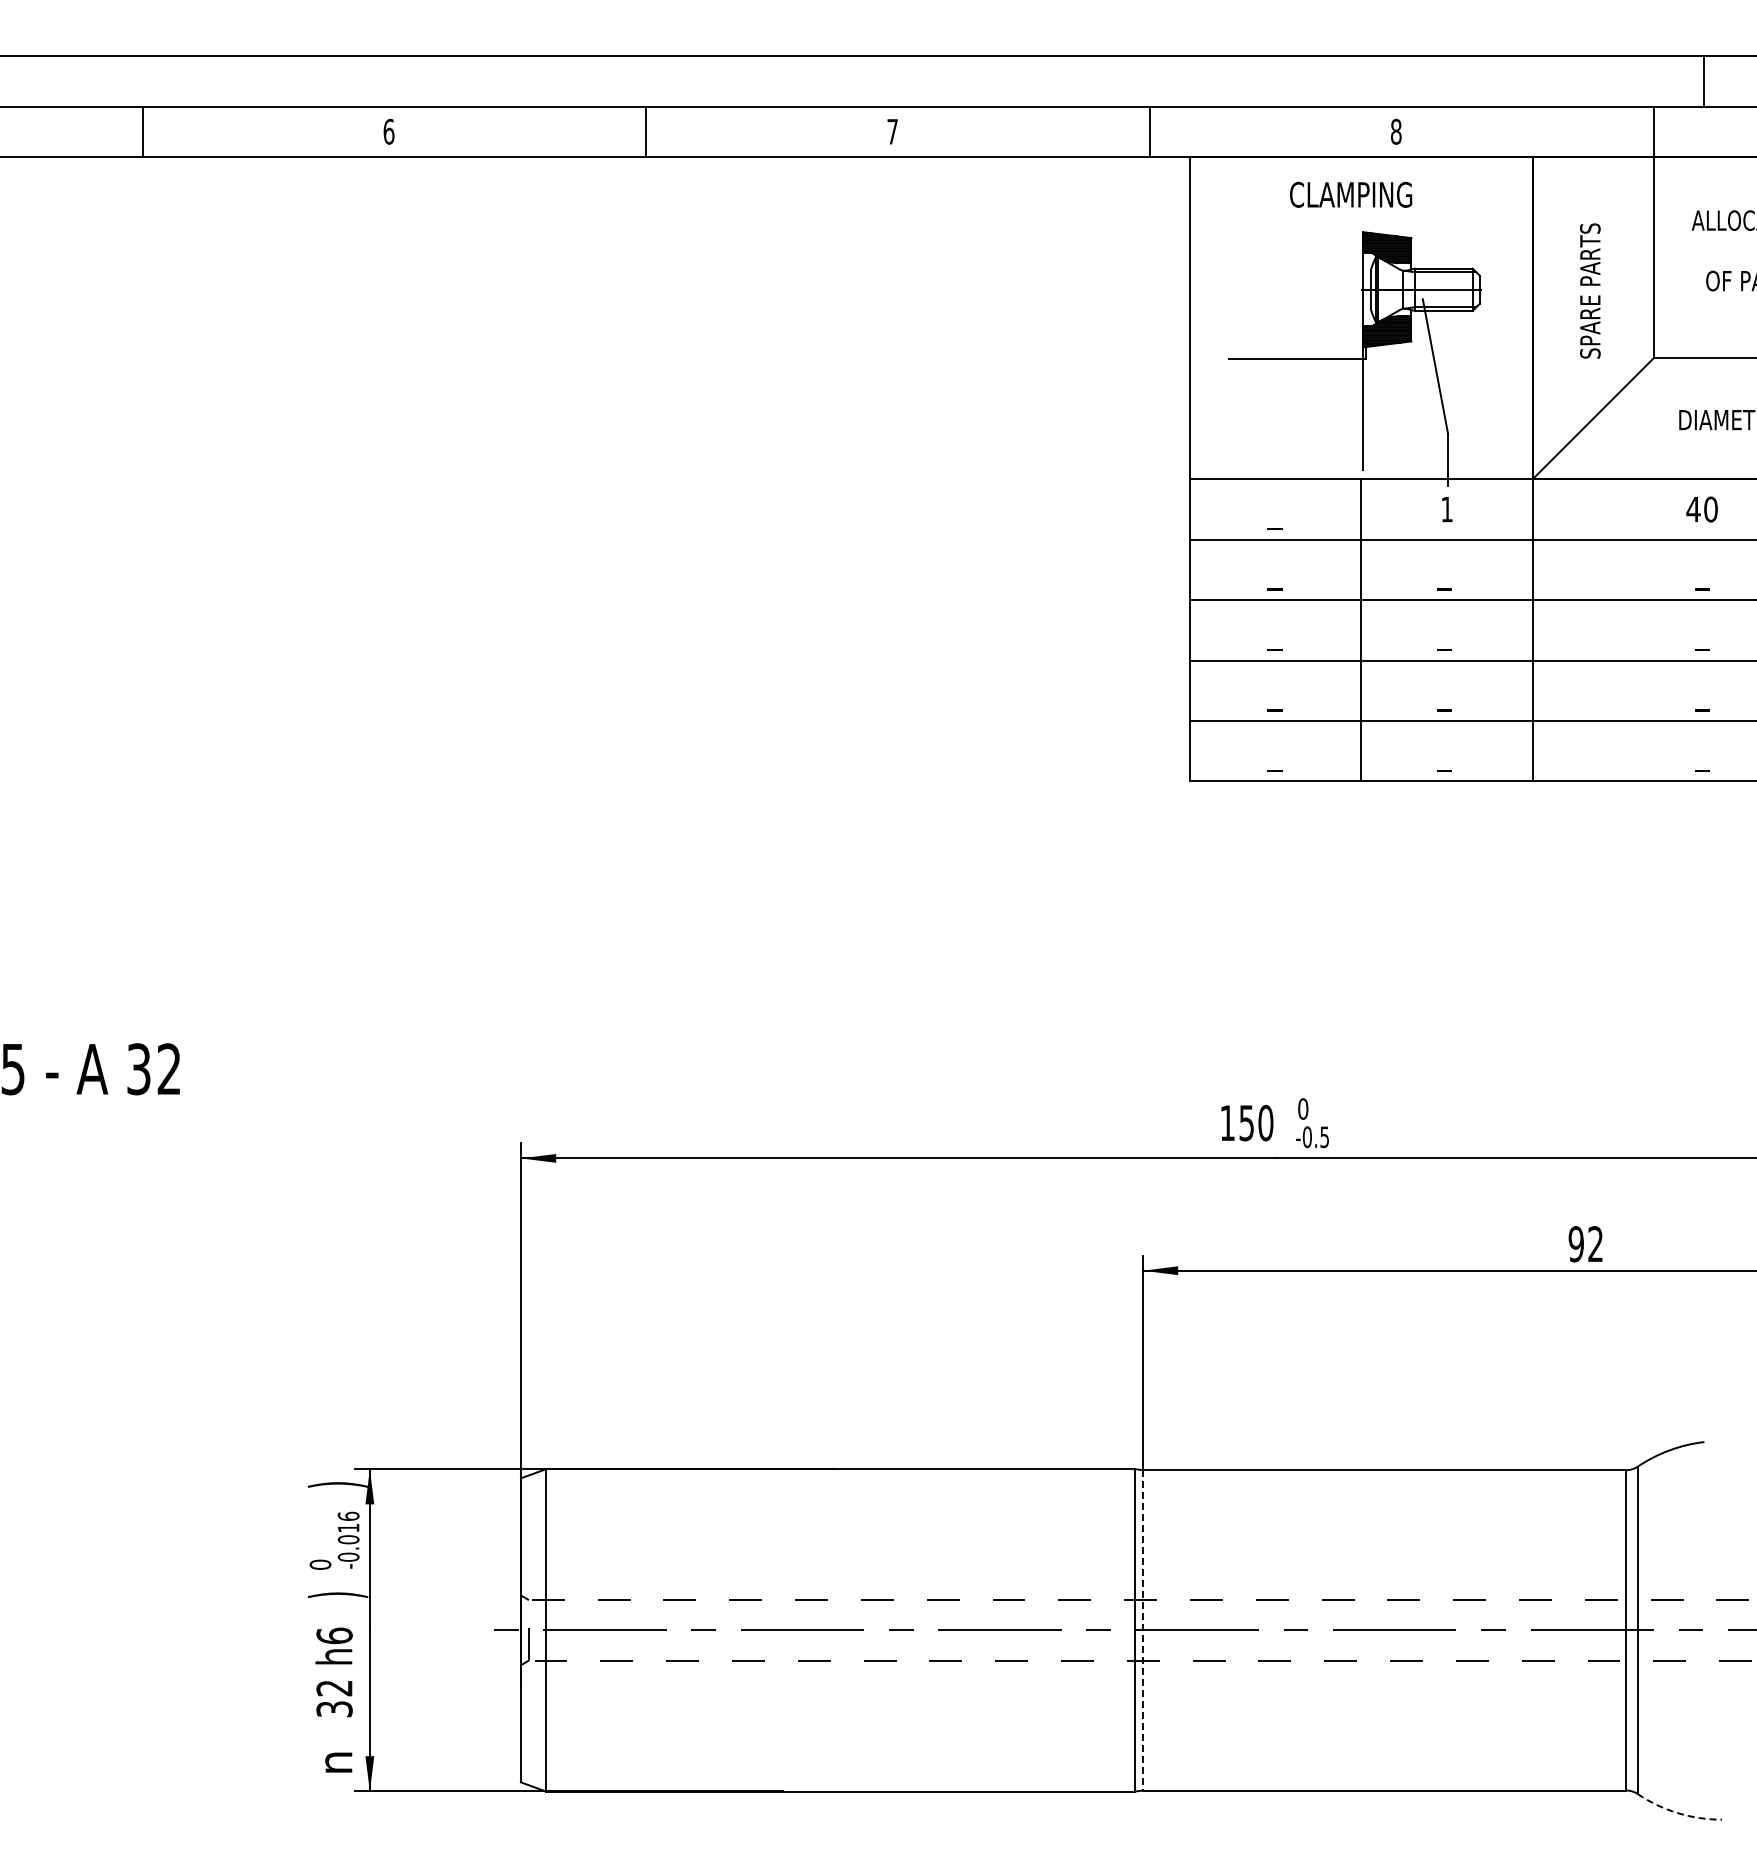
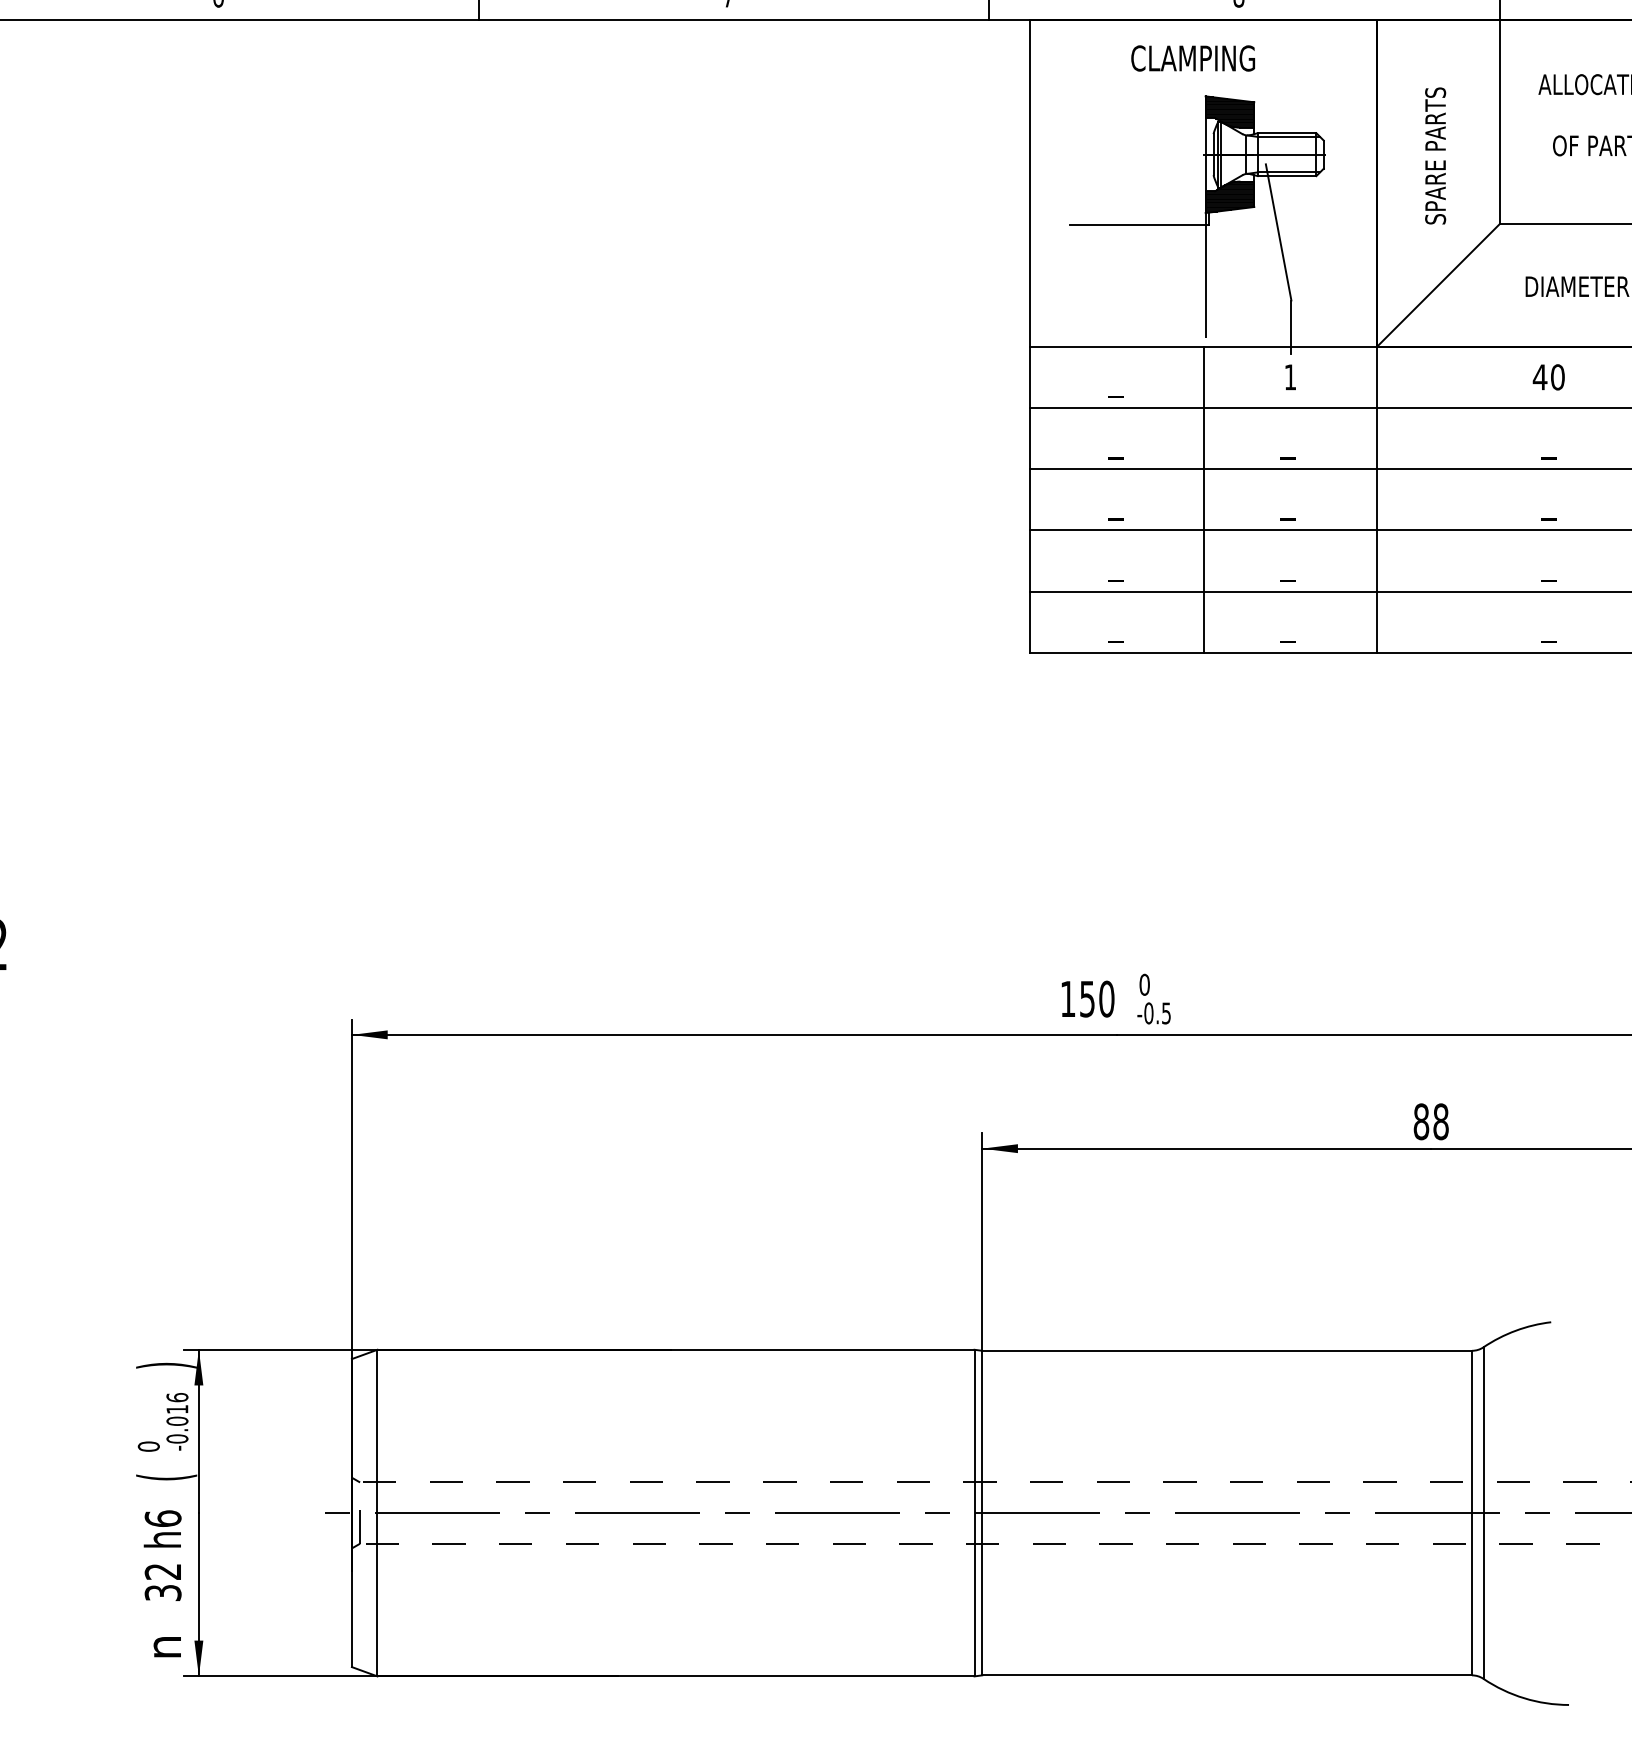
text: (1585, 1244) -> (1430, 1122), 92 -> 88
text: (338, 1595) -> (167, 1477), ) -> (
line: (1142, 1630) -> (981, 1513), dashed -> solid
arc: (1677, 1813) -> (1523, 1698), dashed -> solid

